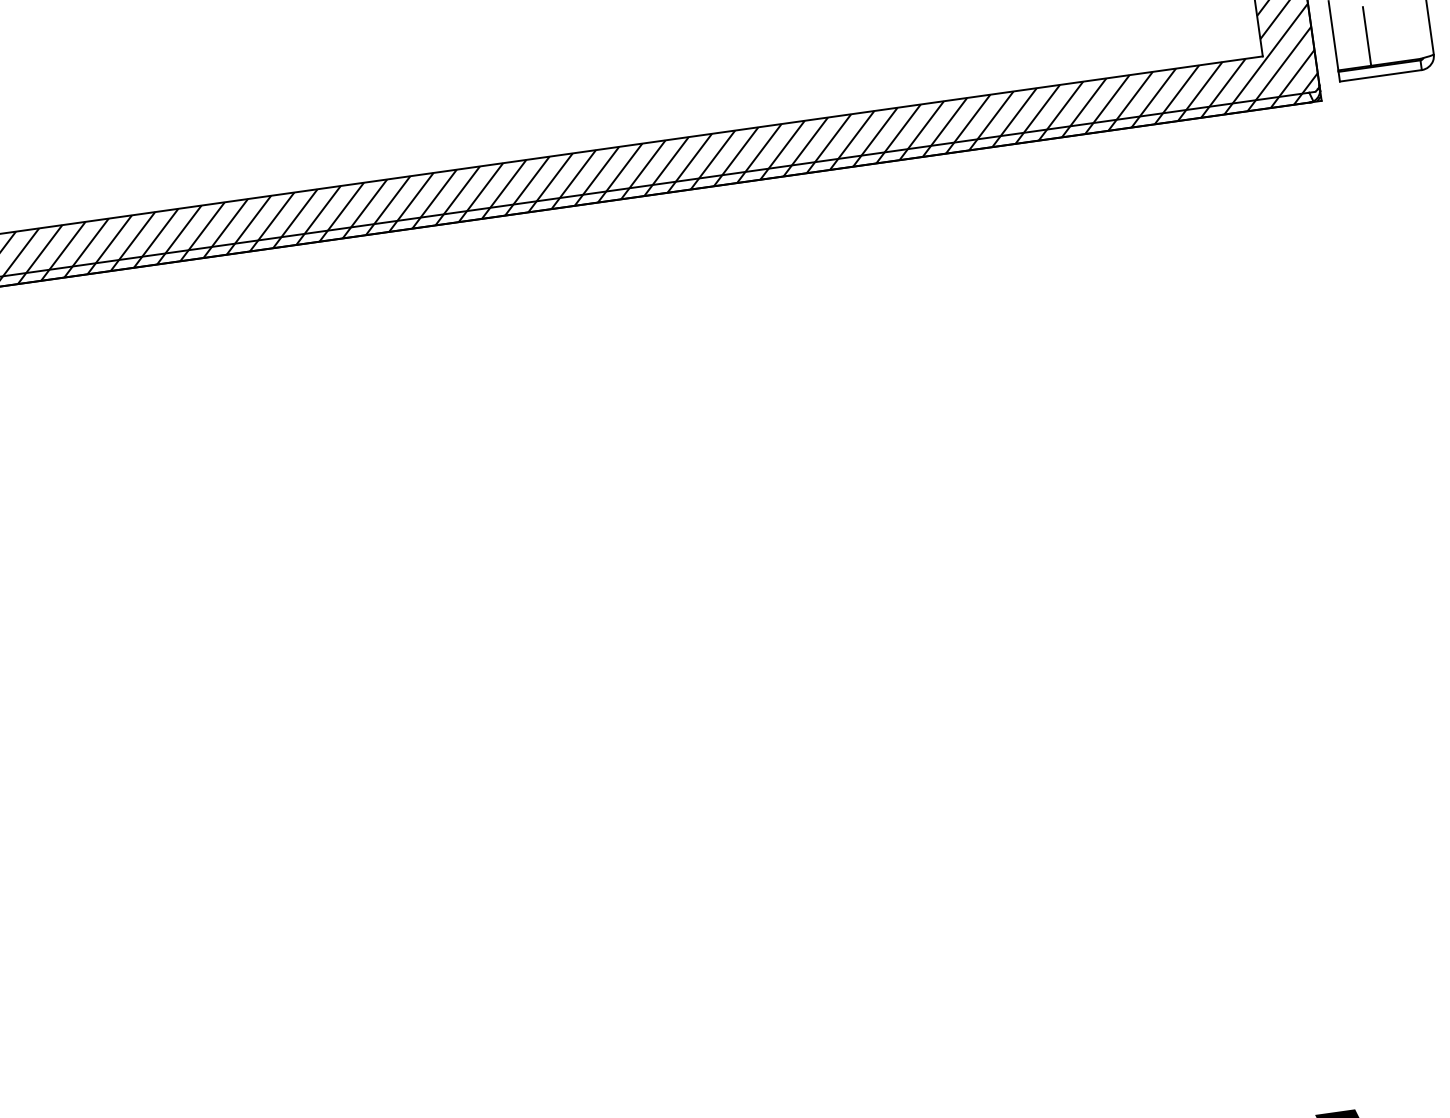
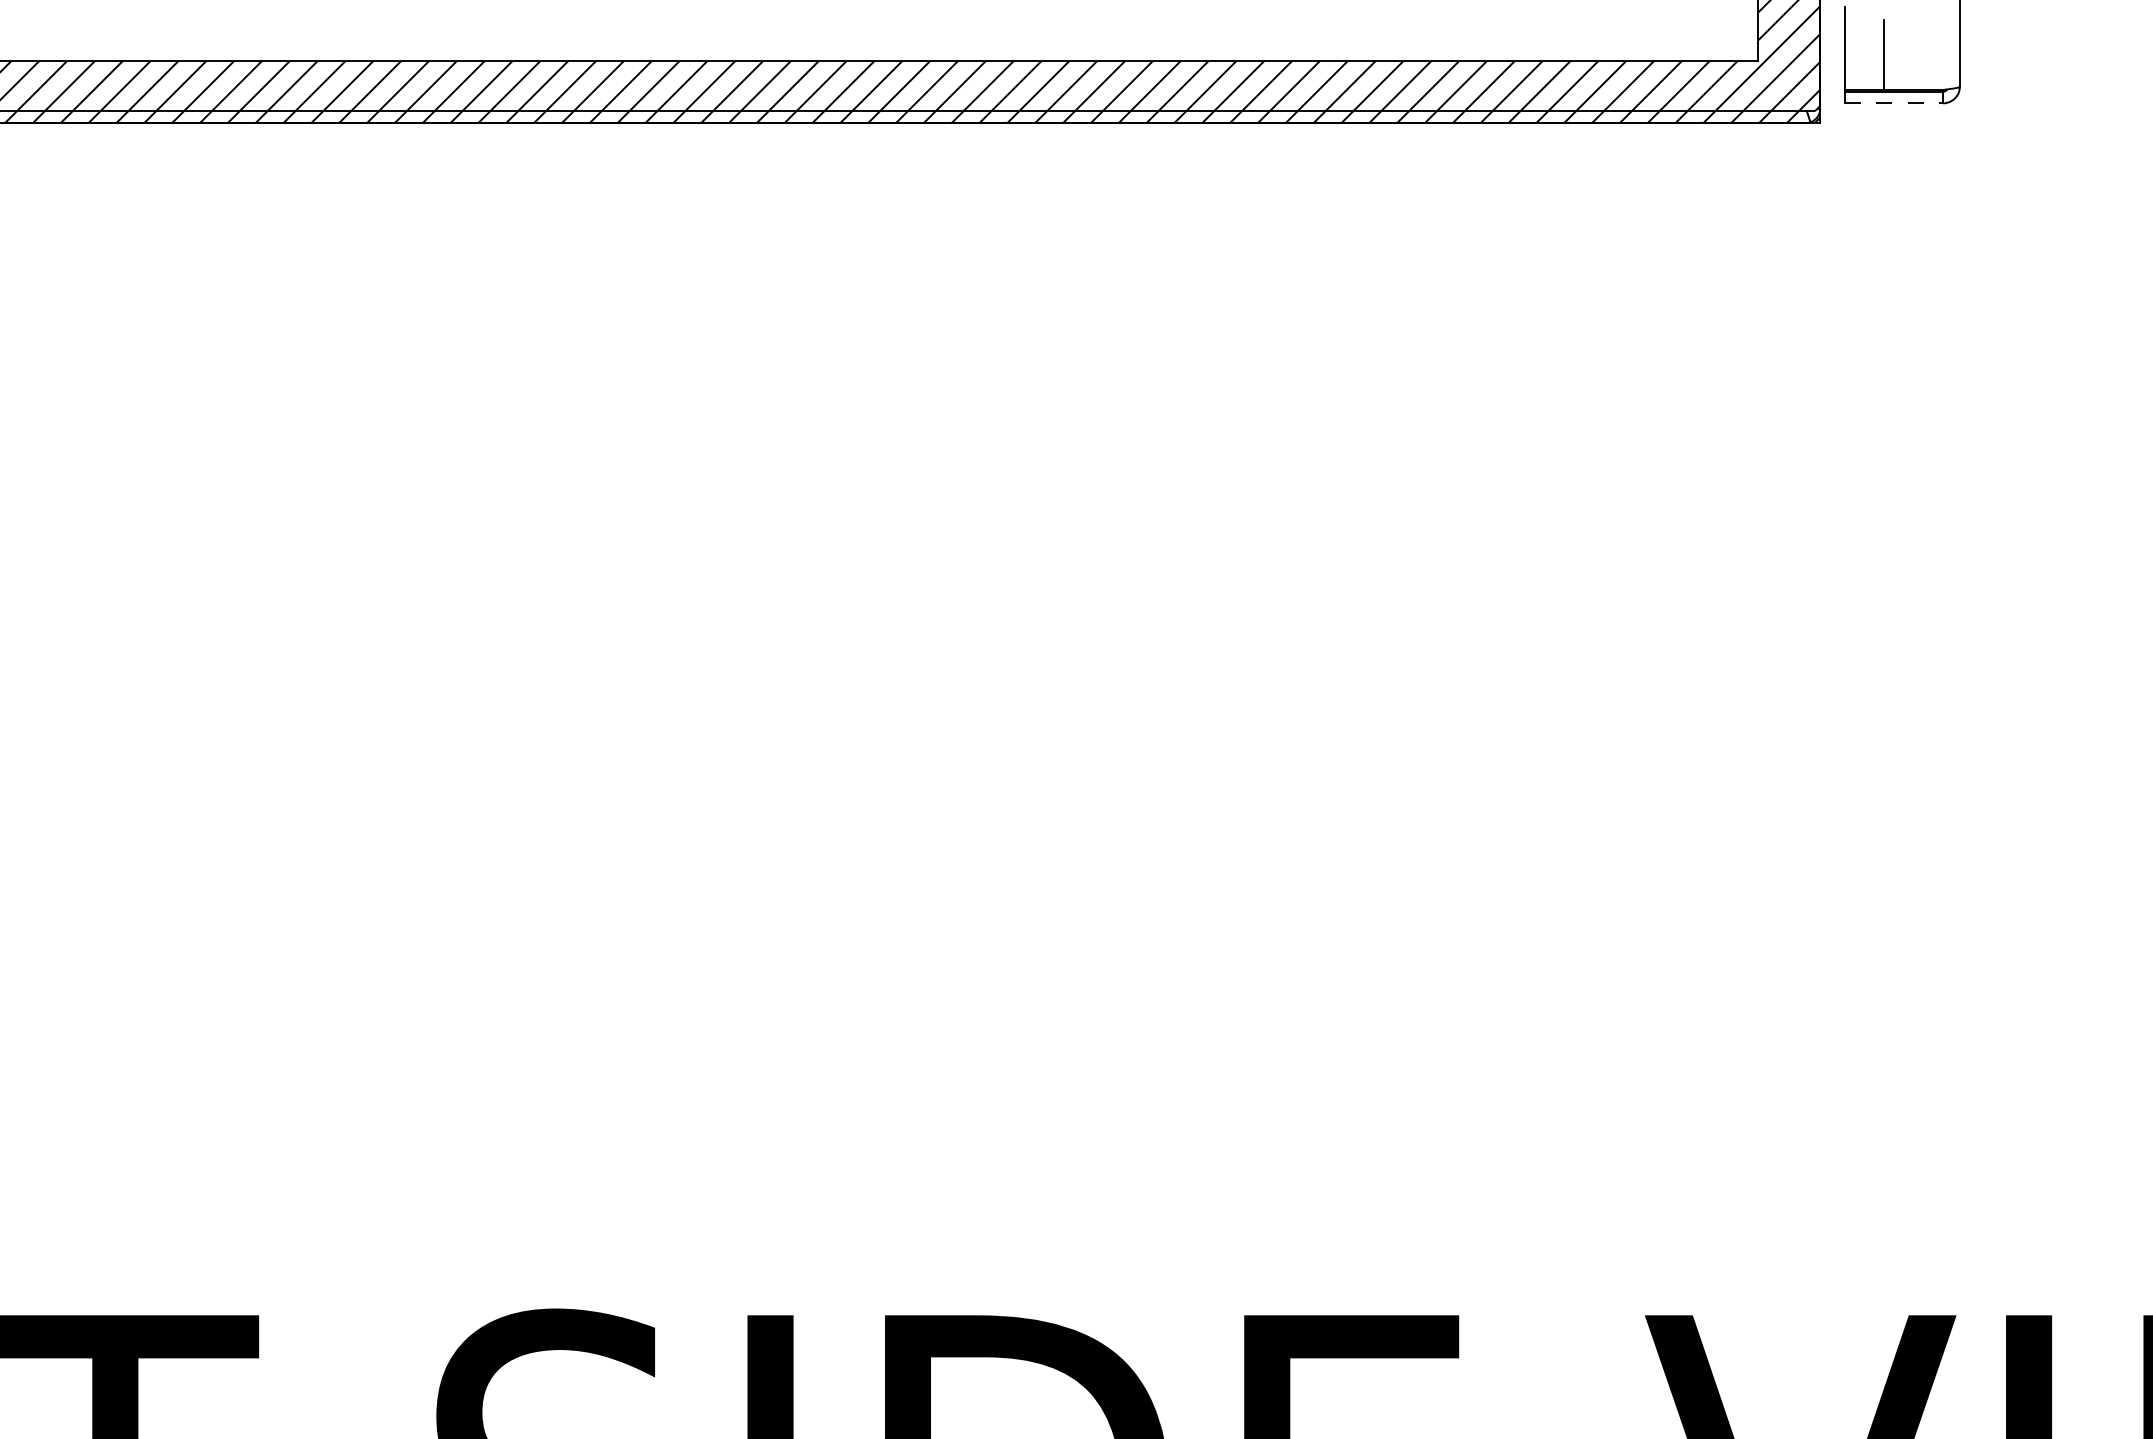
line: (1381, 75) -> (1894, 103), solid -> dashed

